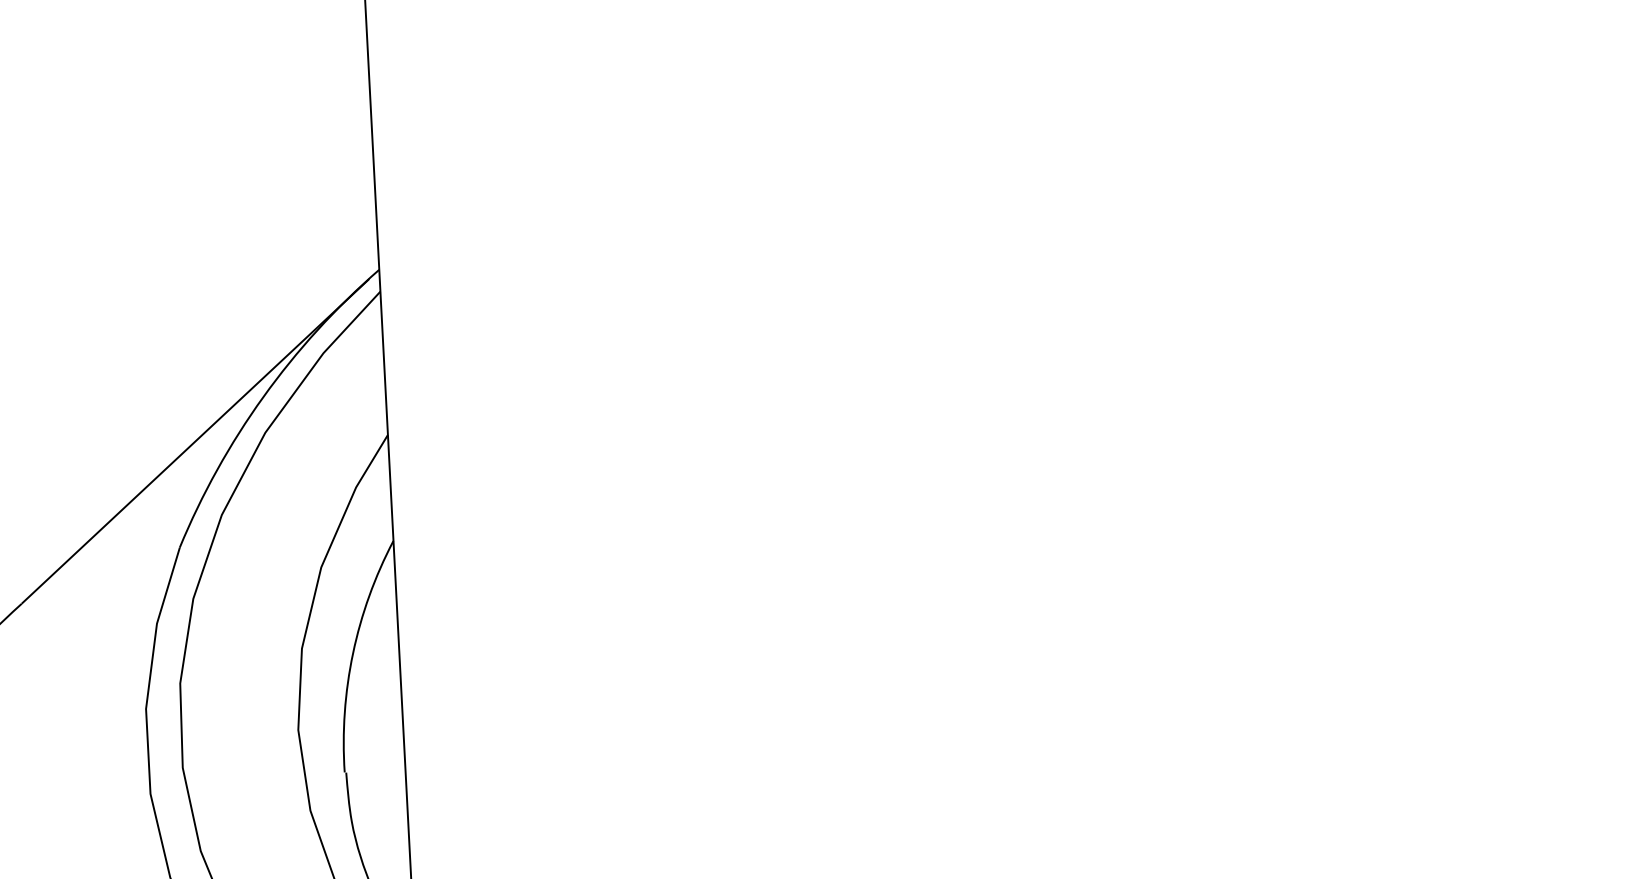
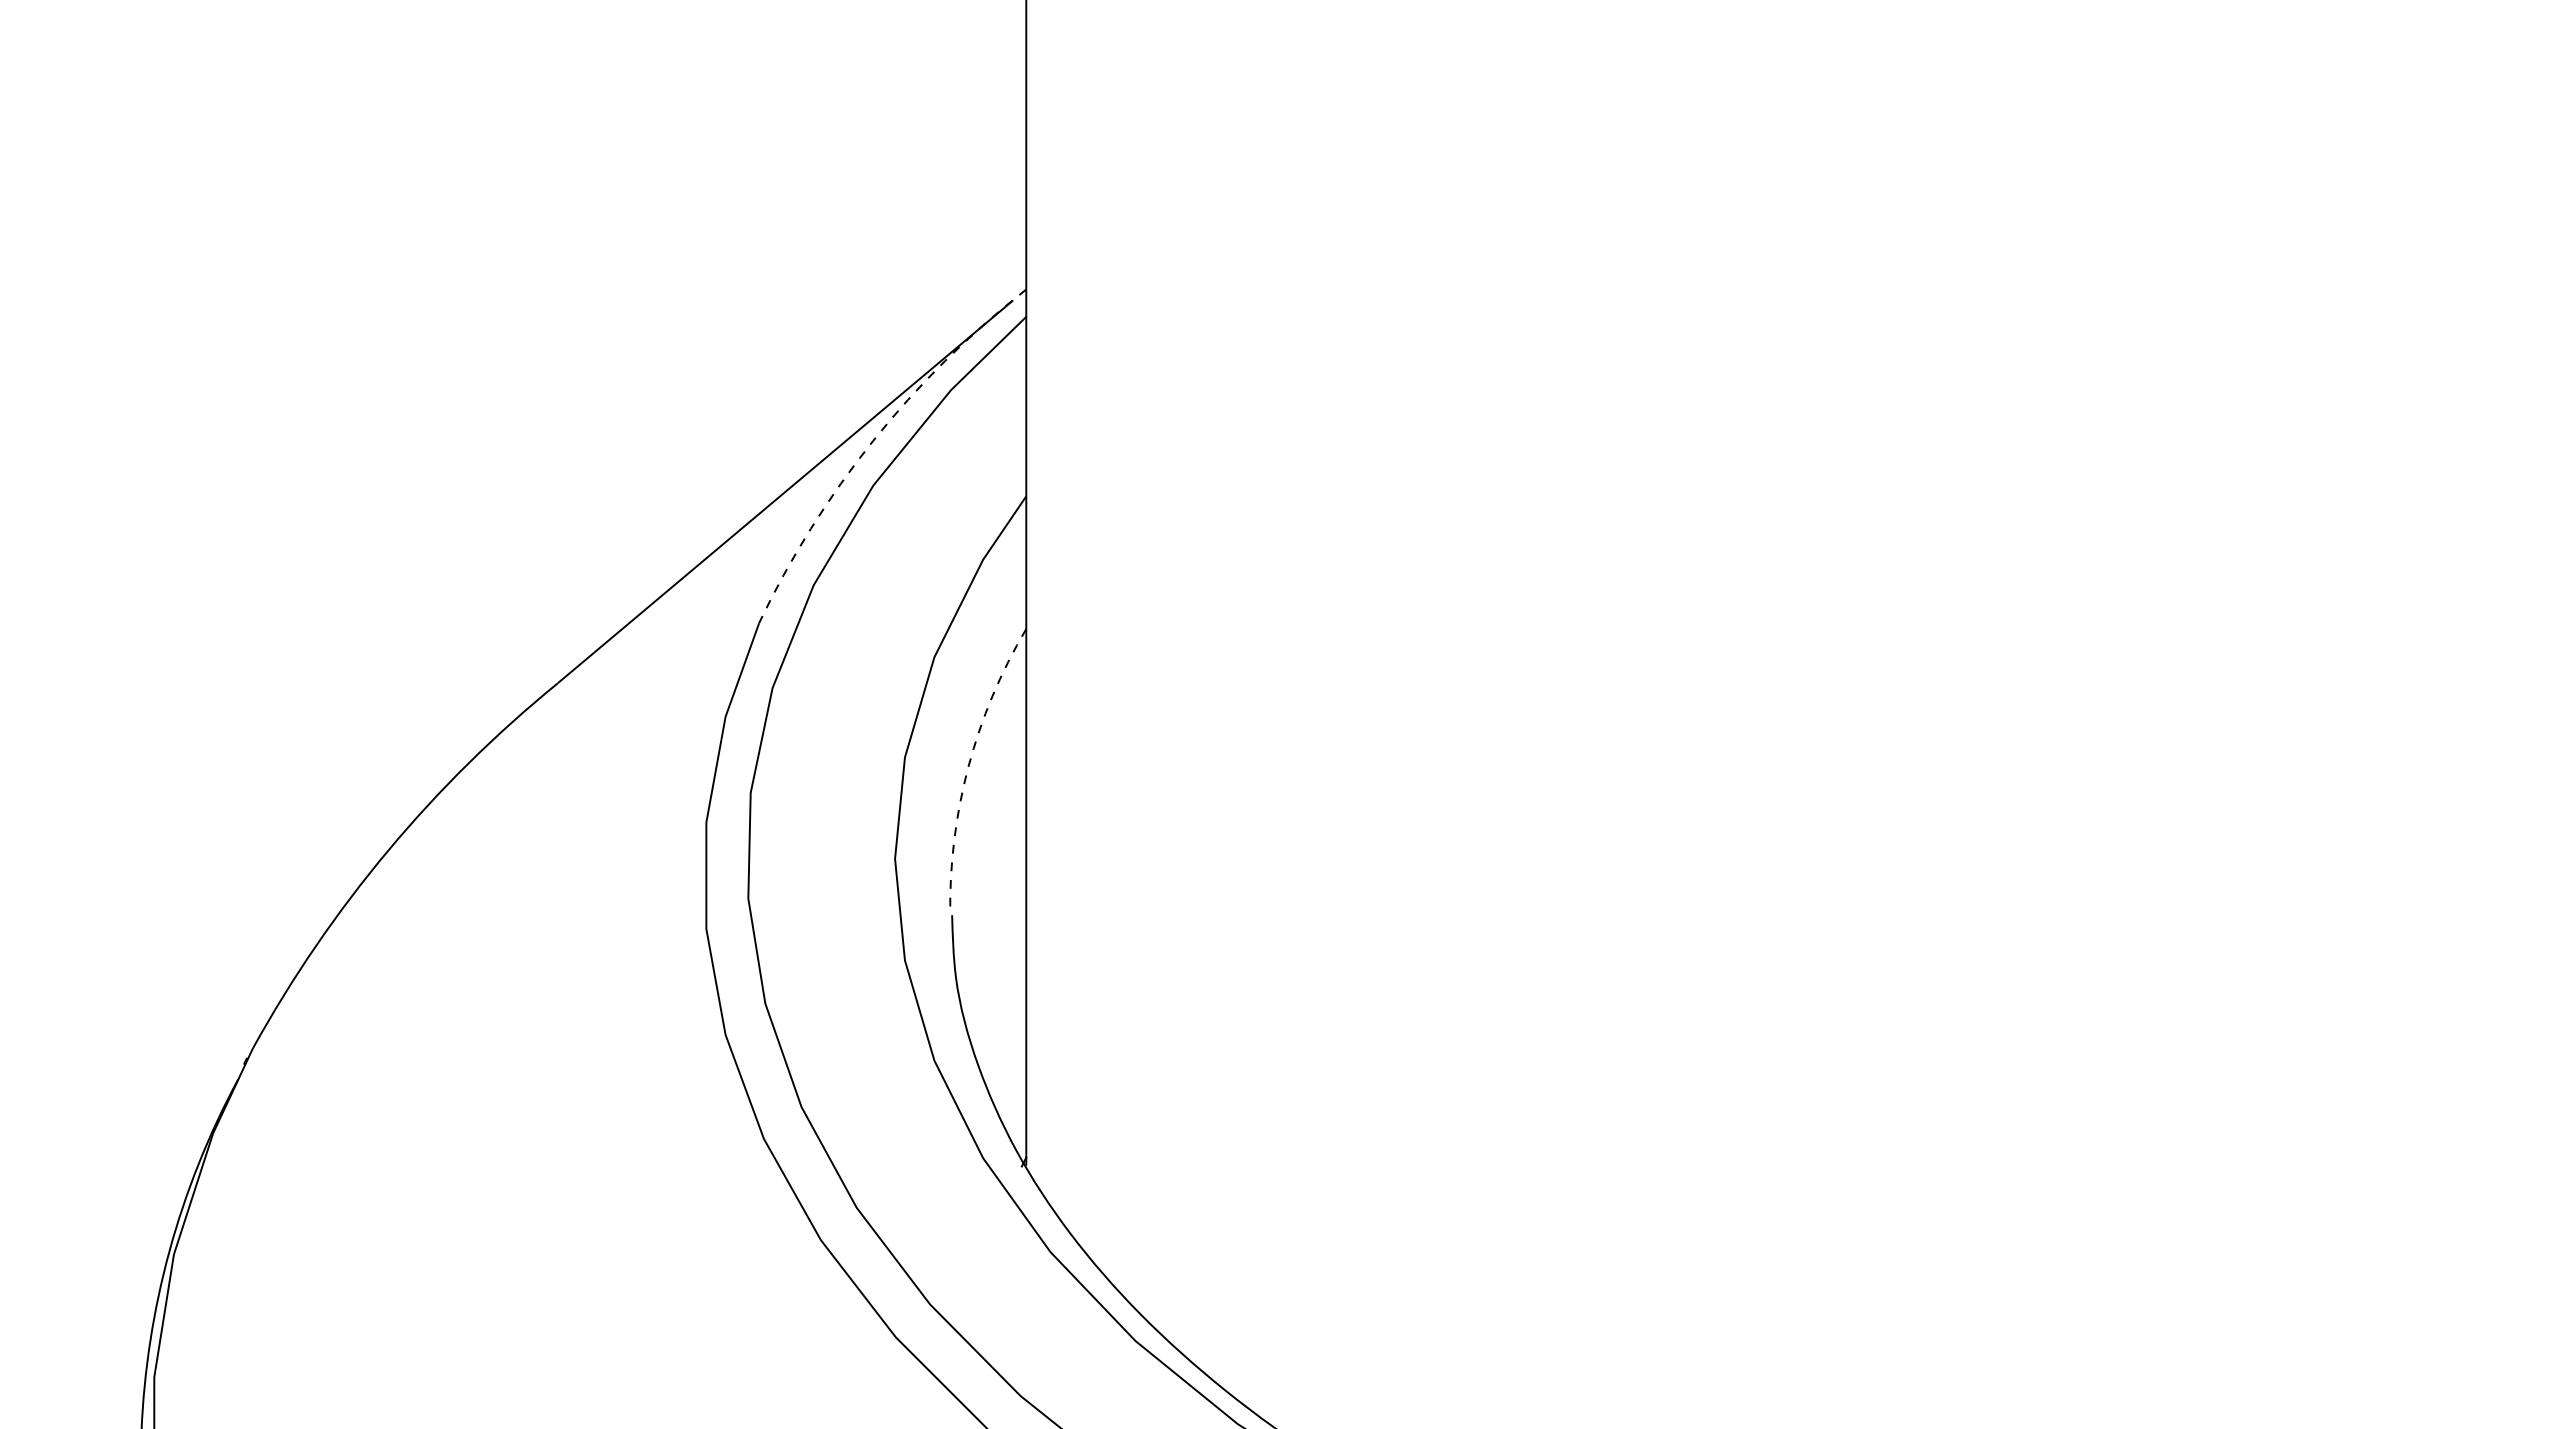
arc: (263, 396) -> (873, 440), solid -> dashed
arc: (353, 653) -> (968, 766), solid -> dashed

